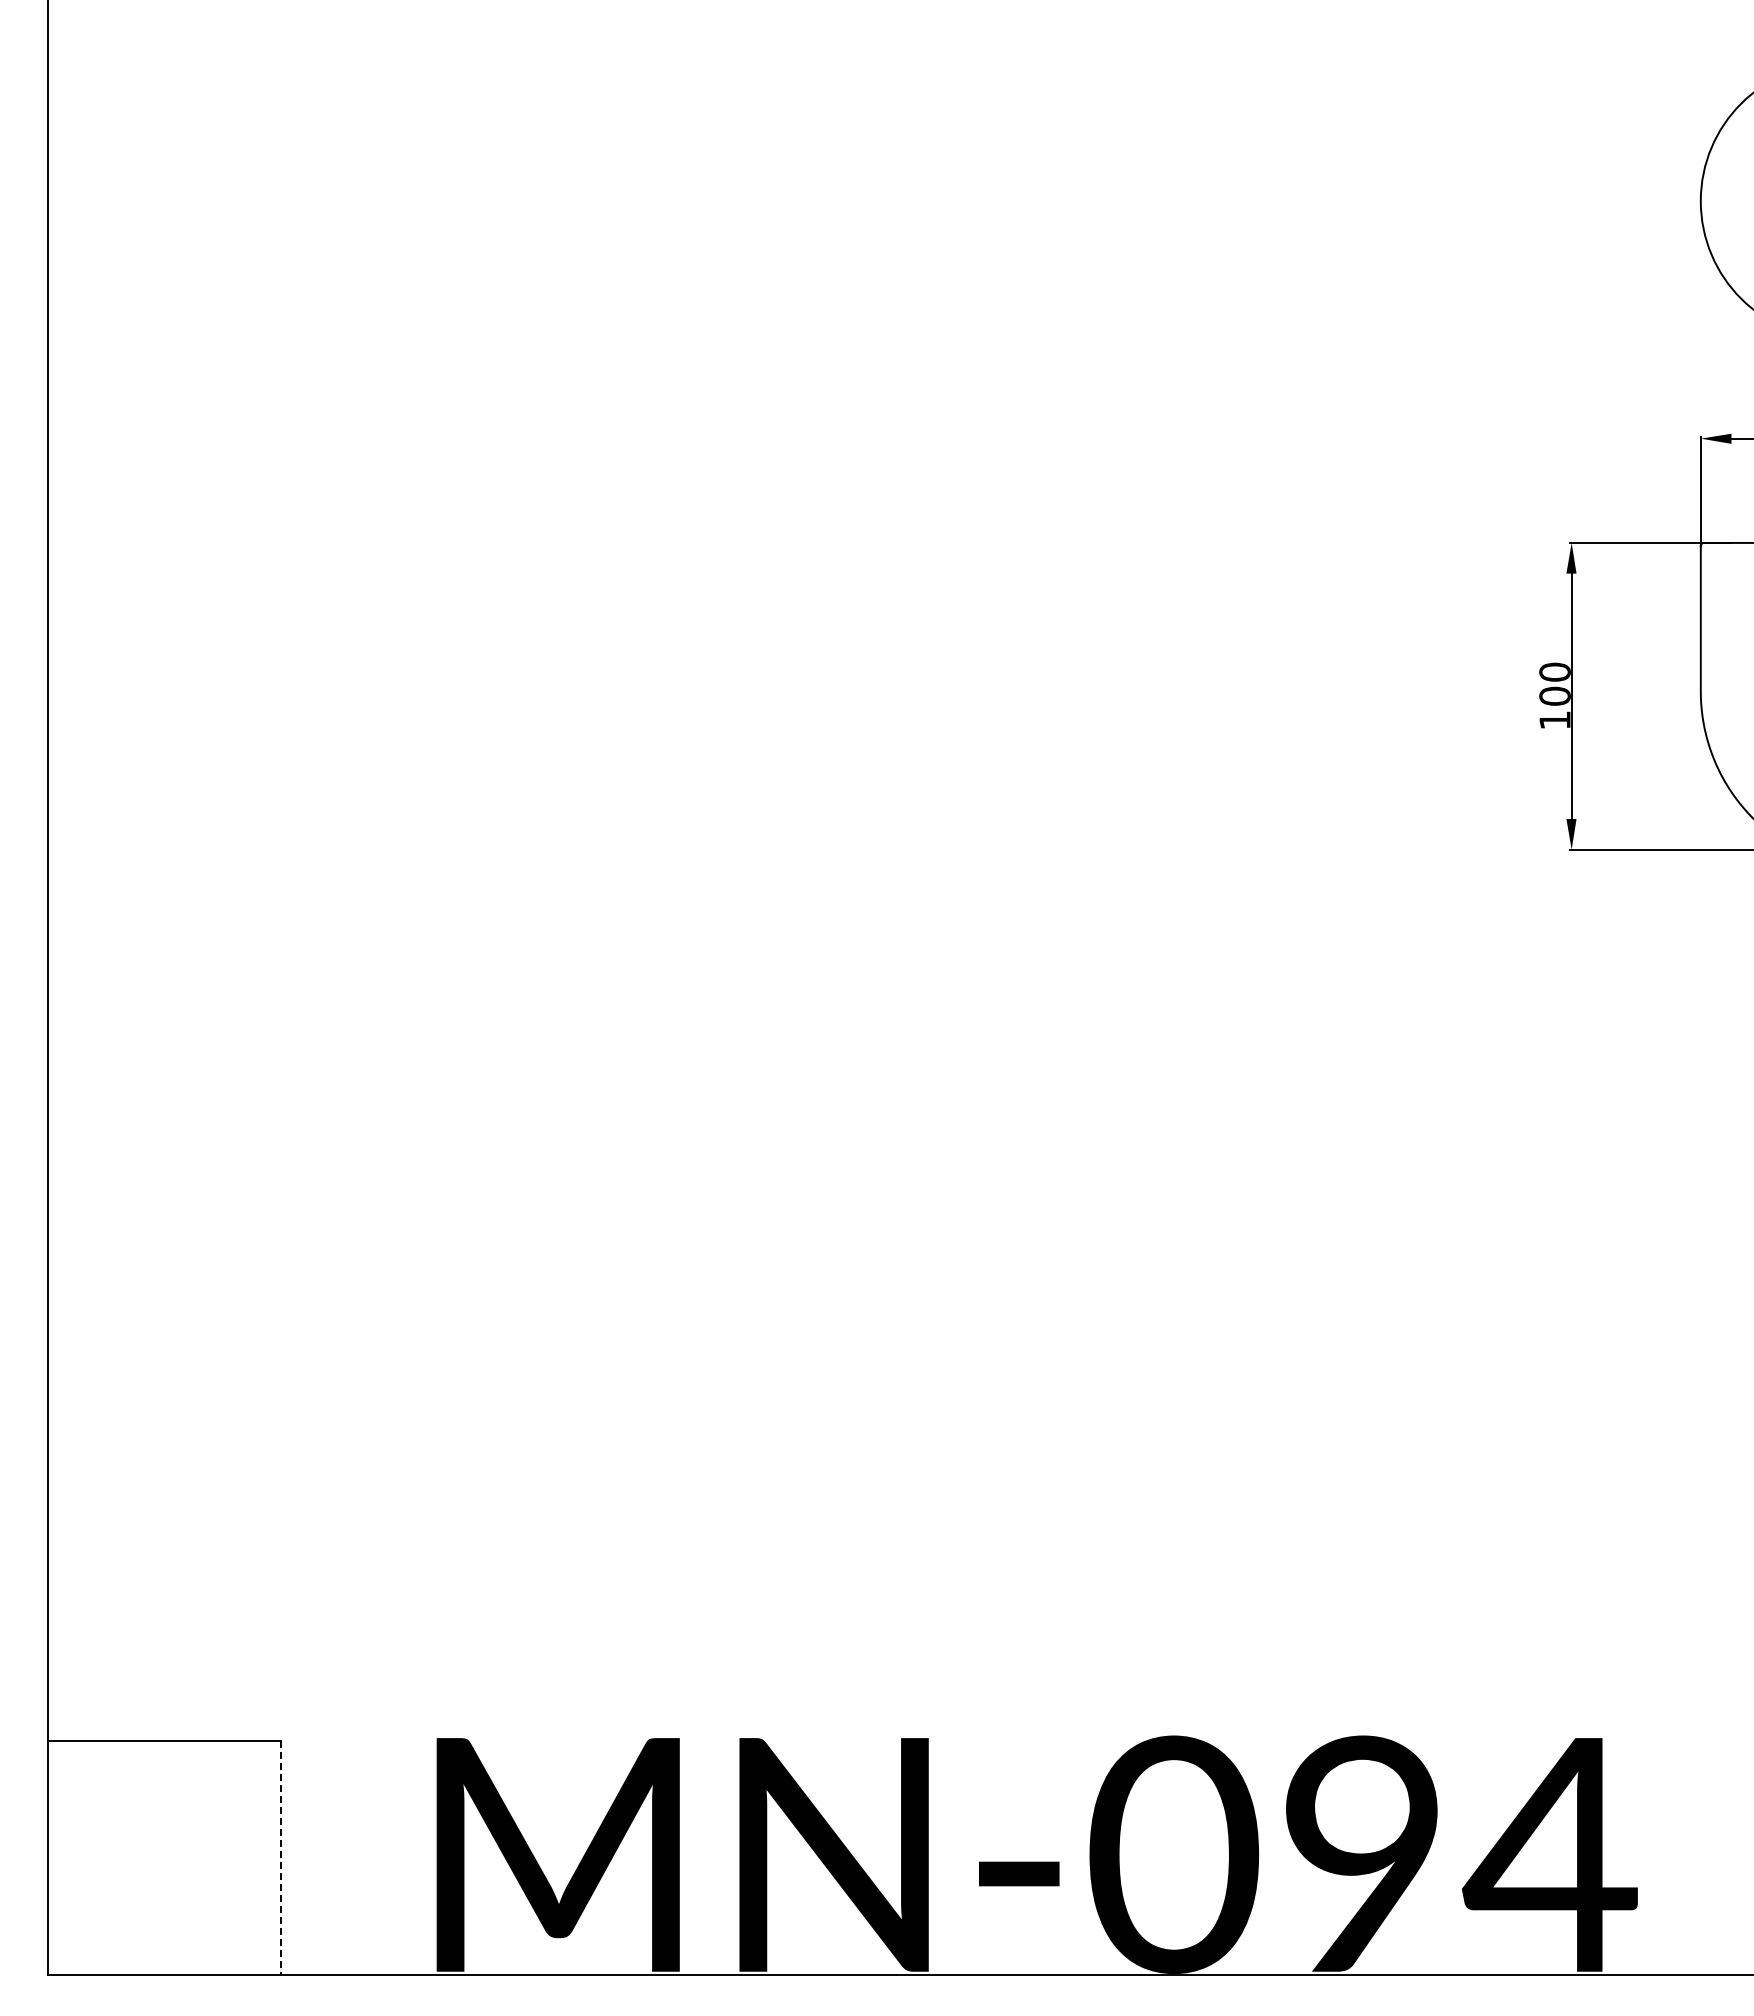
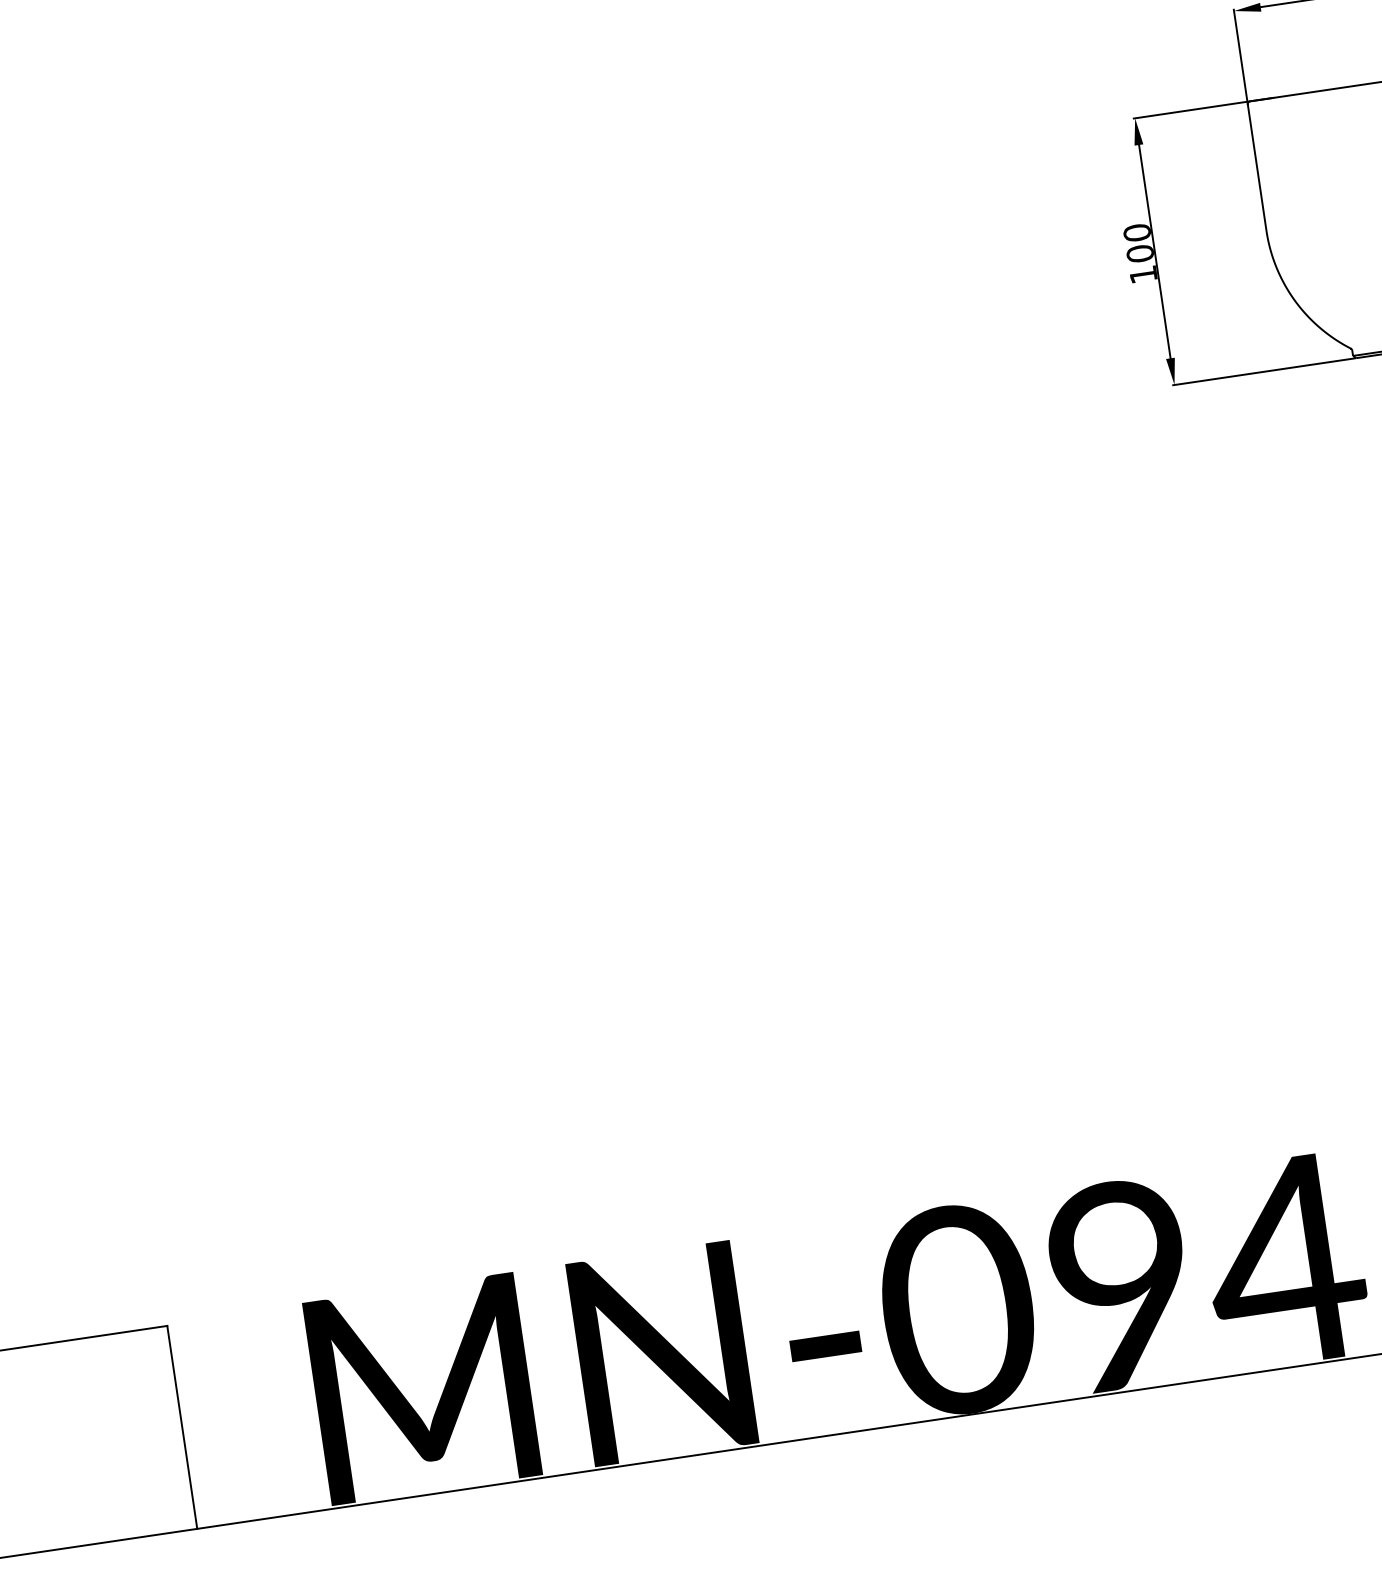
line: (281, 1858) -> (182, 1427), dashed -> solid

